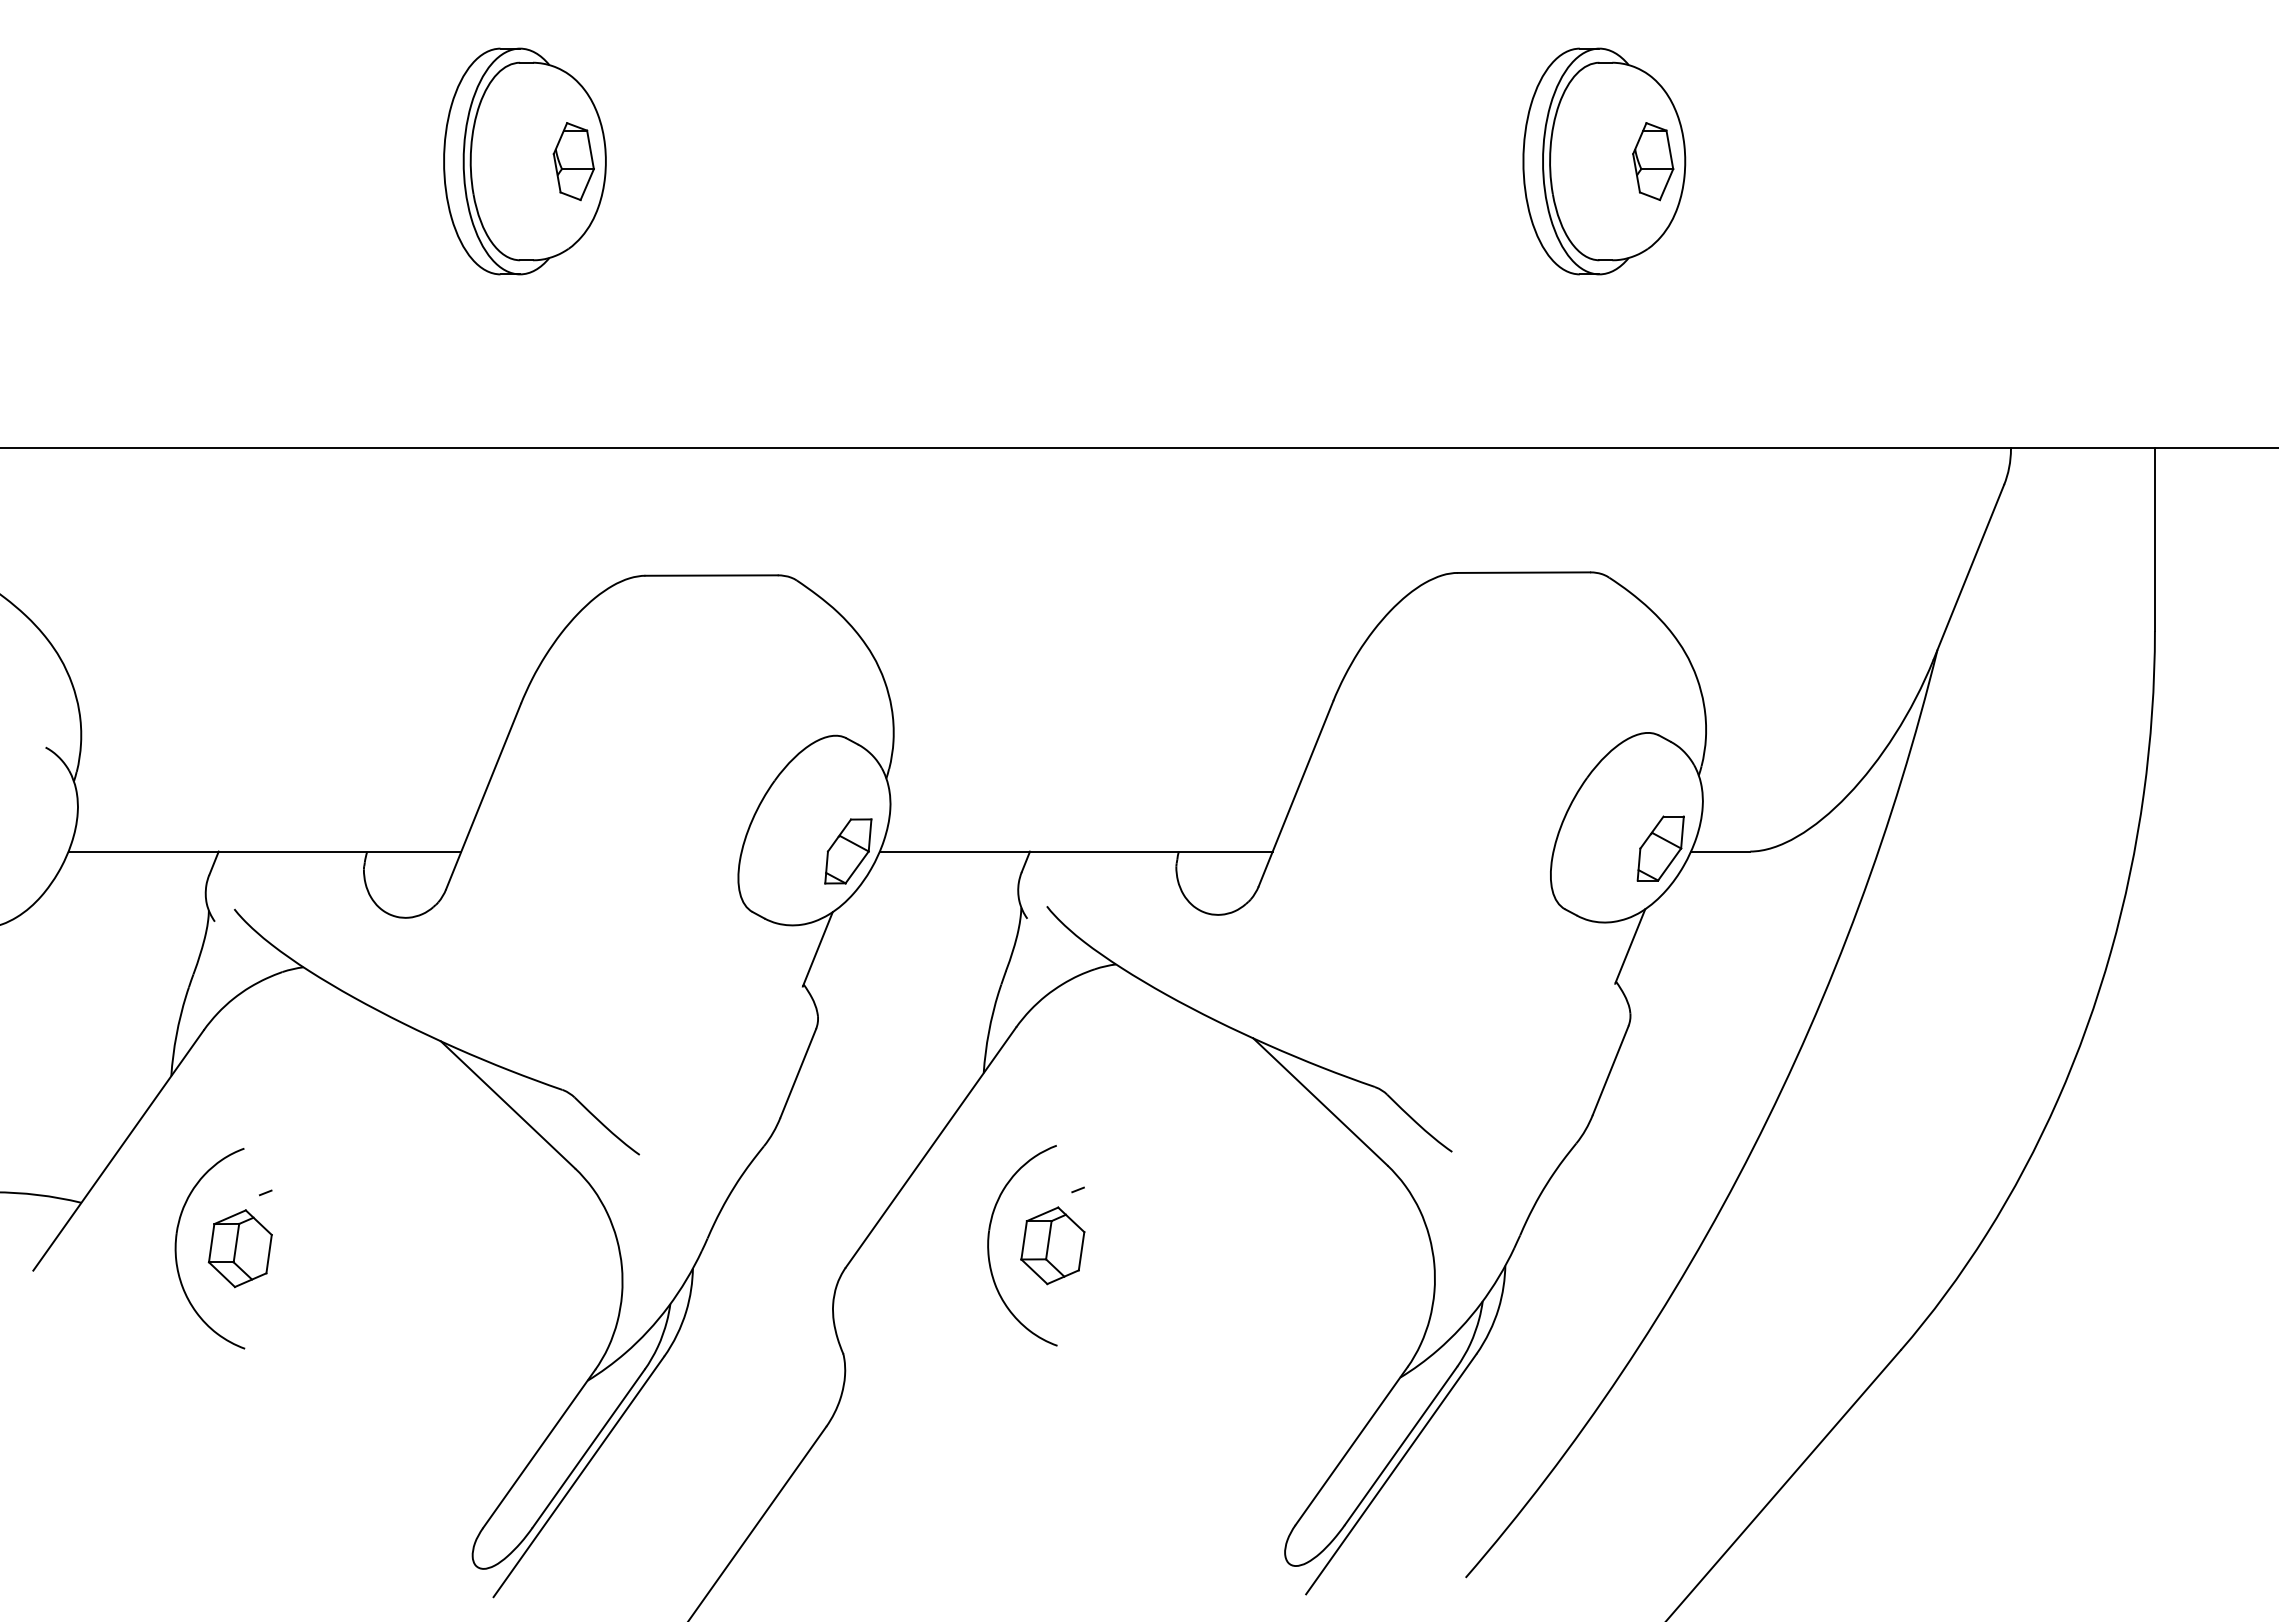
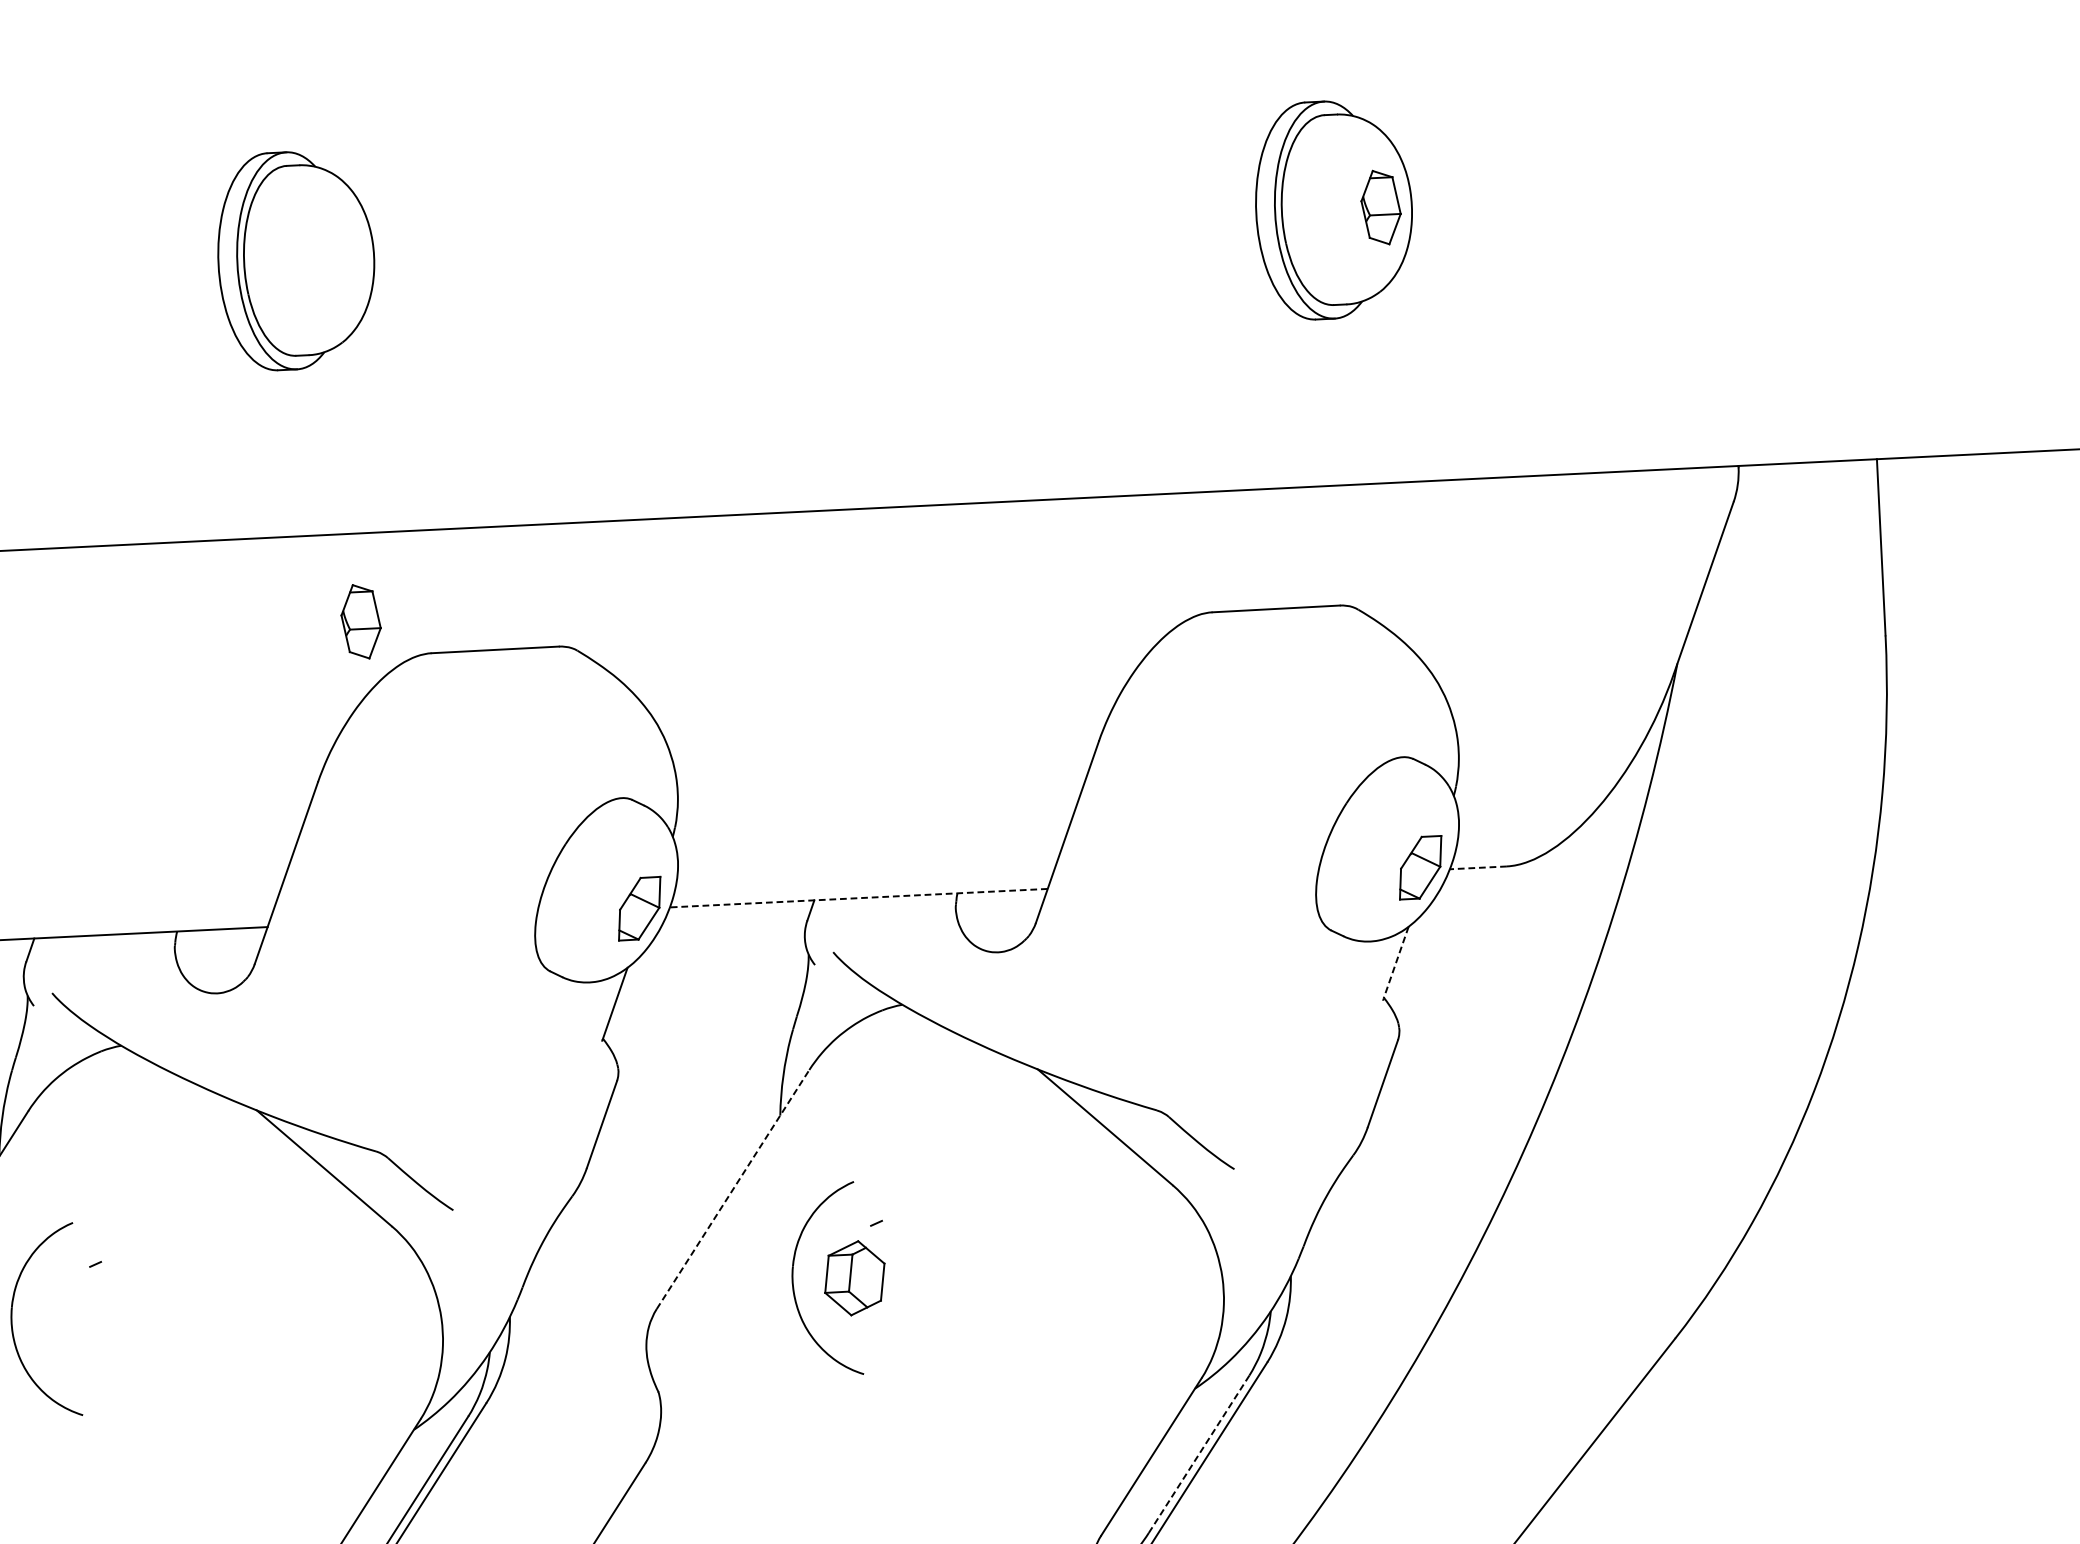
part: (573, 161) -> (360, 621), moved
line: (1075, 851) -> (858, 898), solid -> dashed
line: (1720, 851) -> (1478, 867), solid -> dashed
line: (1630, 945) -> (1396, 962), solid -> dashed
line: (931, 1147) -> (733, 1189), solid -> dashed
part: (239, 1248) -> (72, 1319), removed
line: (1401, 1445) -> (1199, 1453), solid -> dashed

